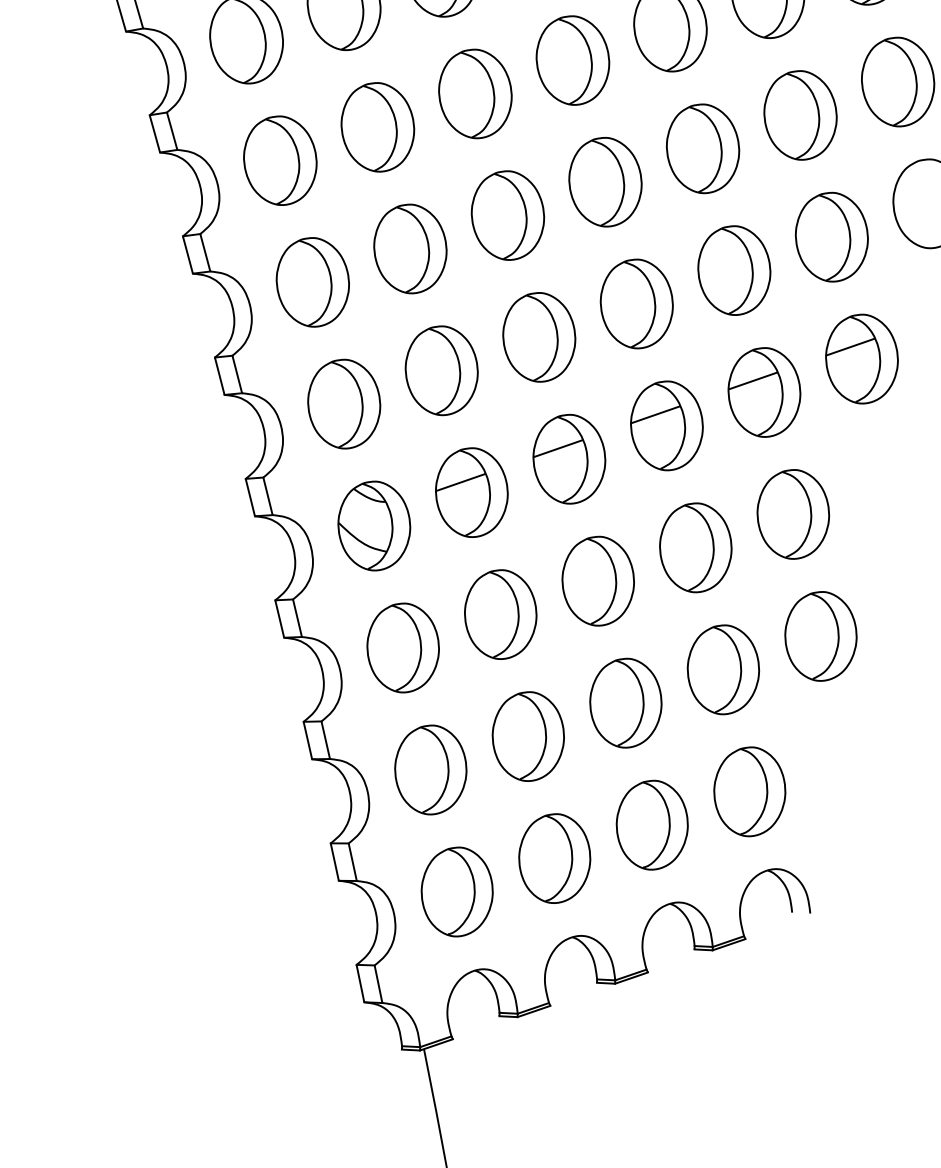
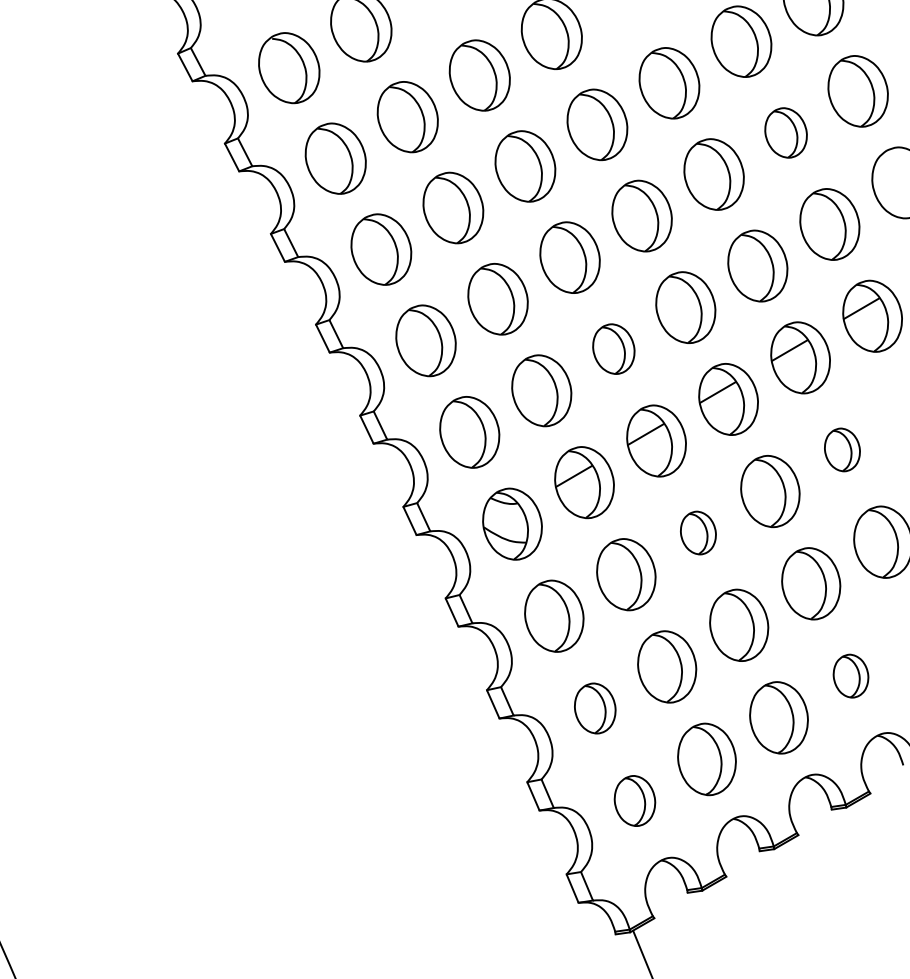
part: (799, 114) -> (785, 132), size x0.7
part: (539, 336) -> (613, 348), size x0.7
part: (793, 513) -> (842, 449), size x0.6
part: (598, 580) -> (698, 532), size x0.6
part: (431, 769) -> (595, 708), size x0.7
part: (749, 790) -> (850, 675), size x0.6
part: (456, 891) -> (634, 800), size x0.7

